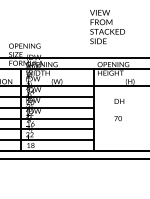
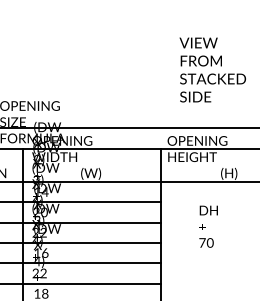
text: (107, 27) -> (212, 70), moved

